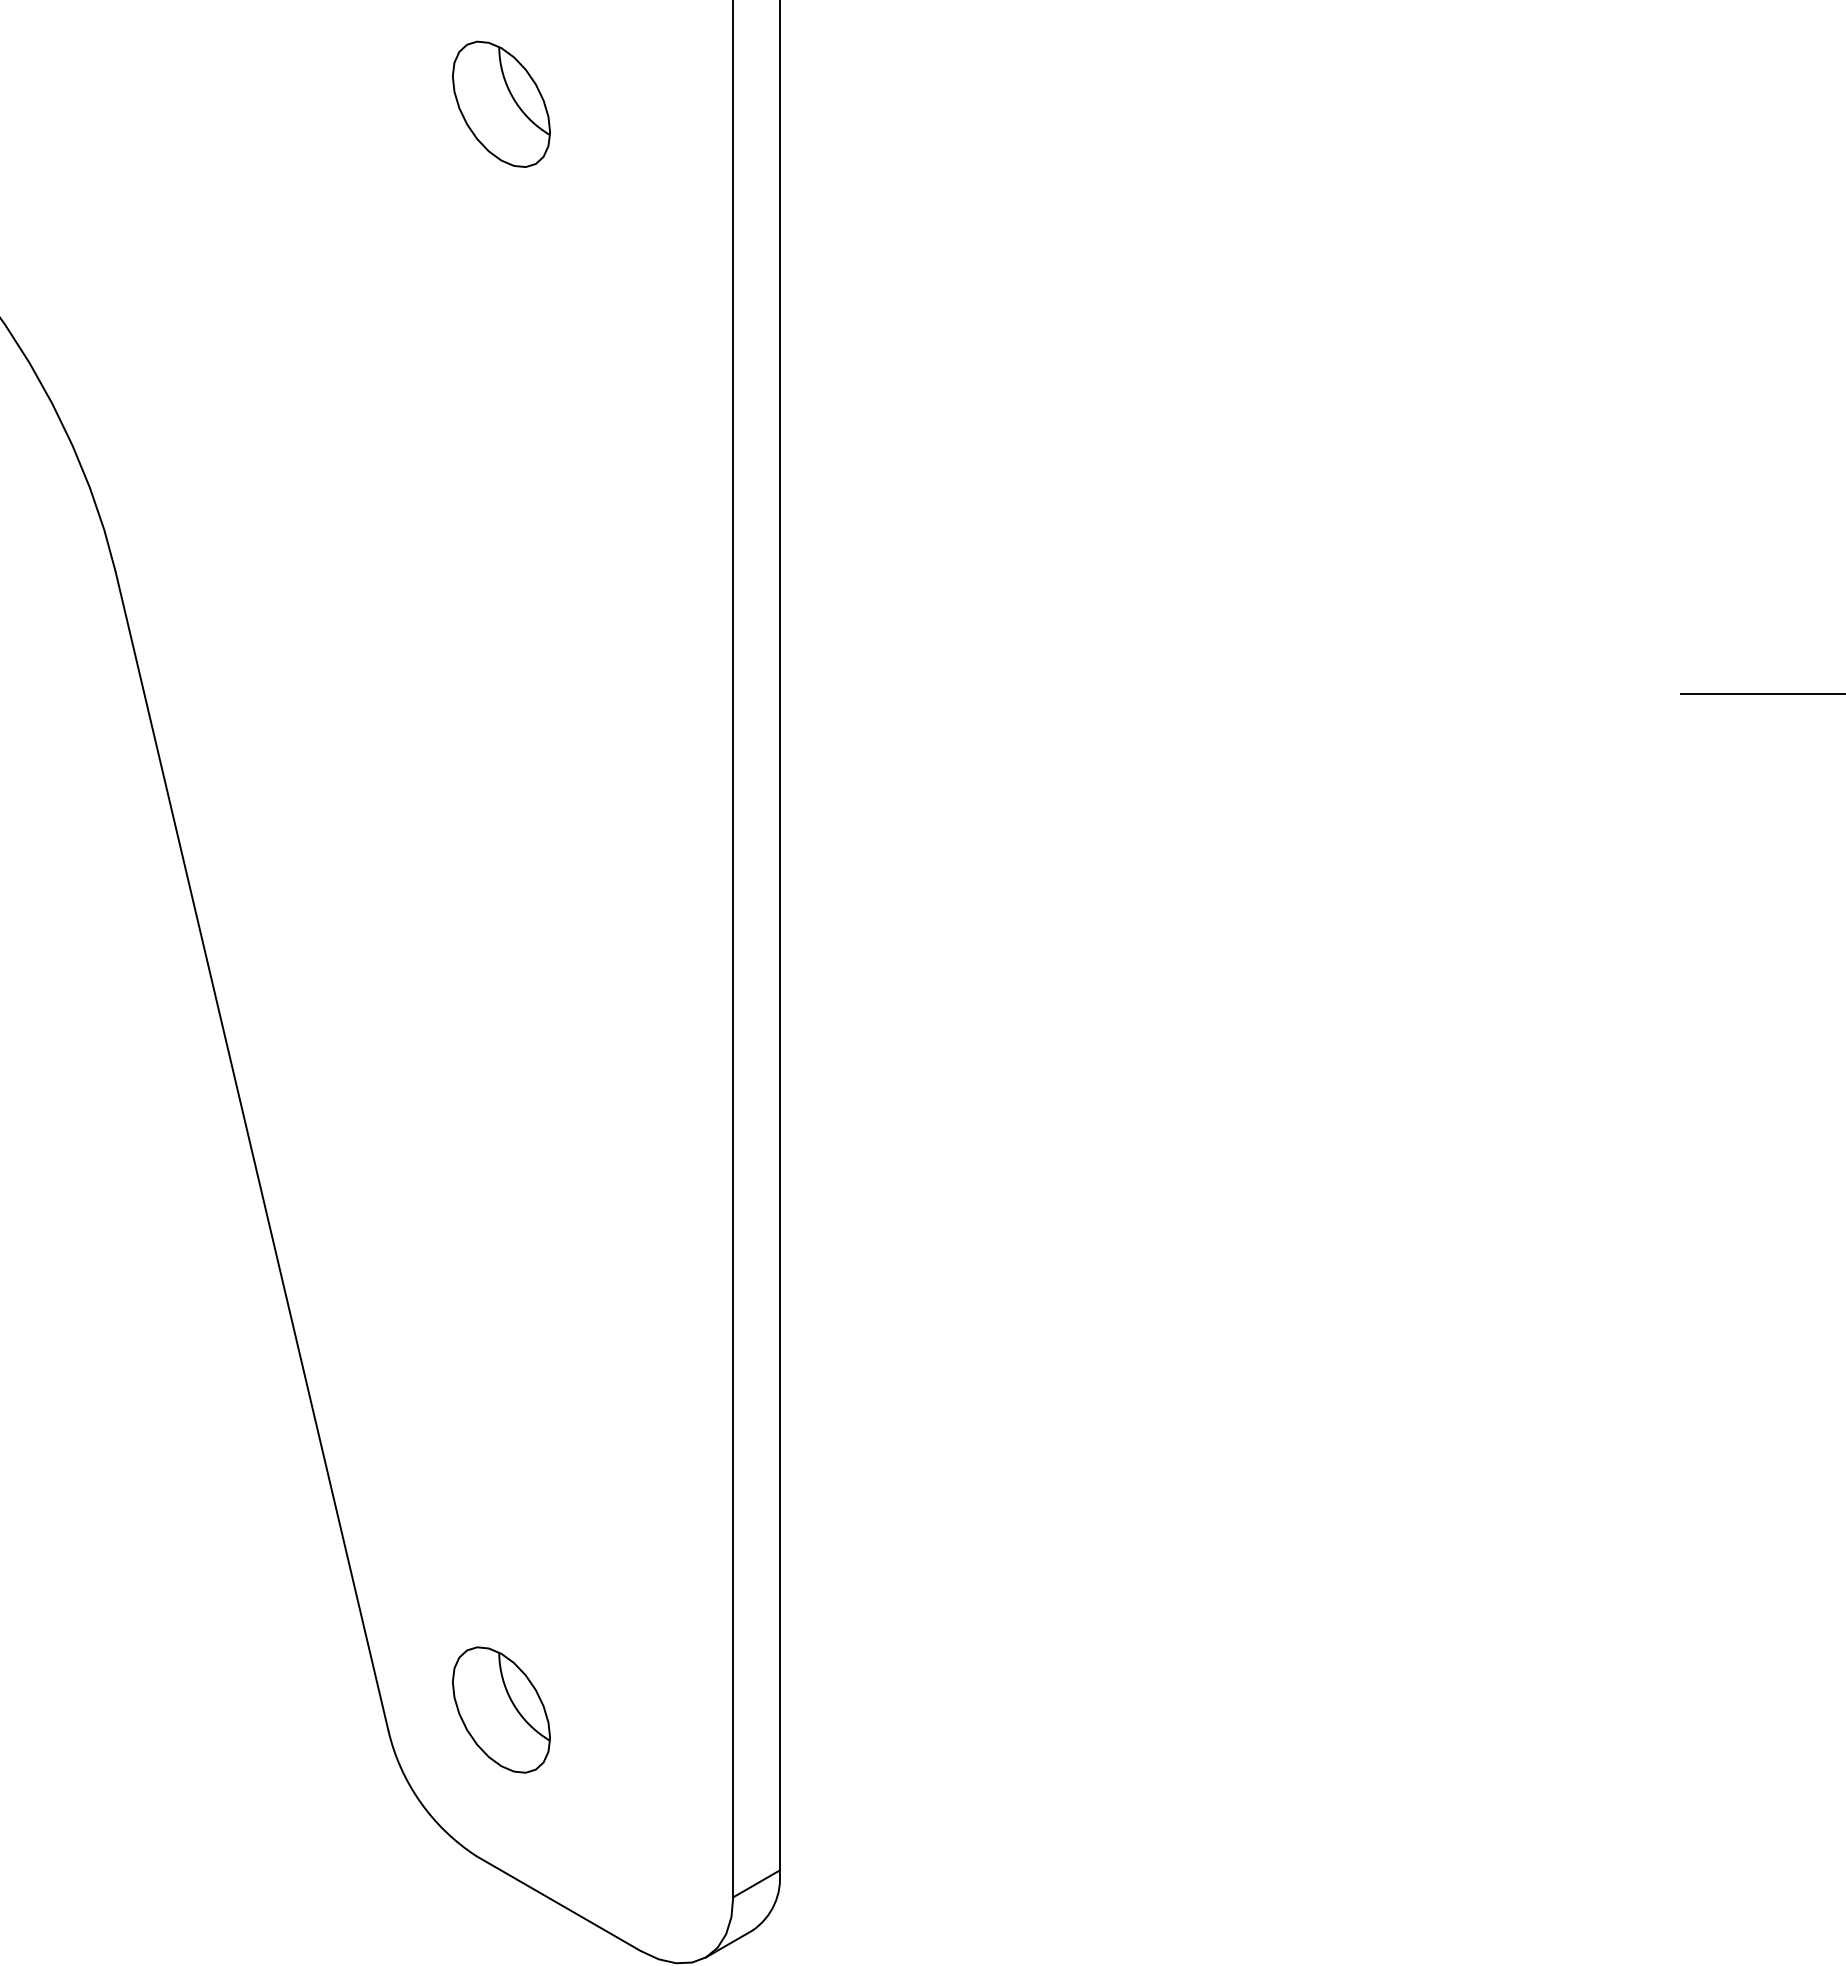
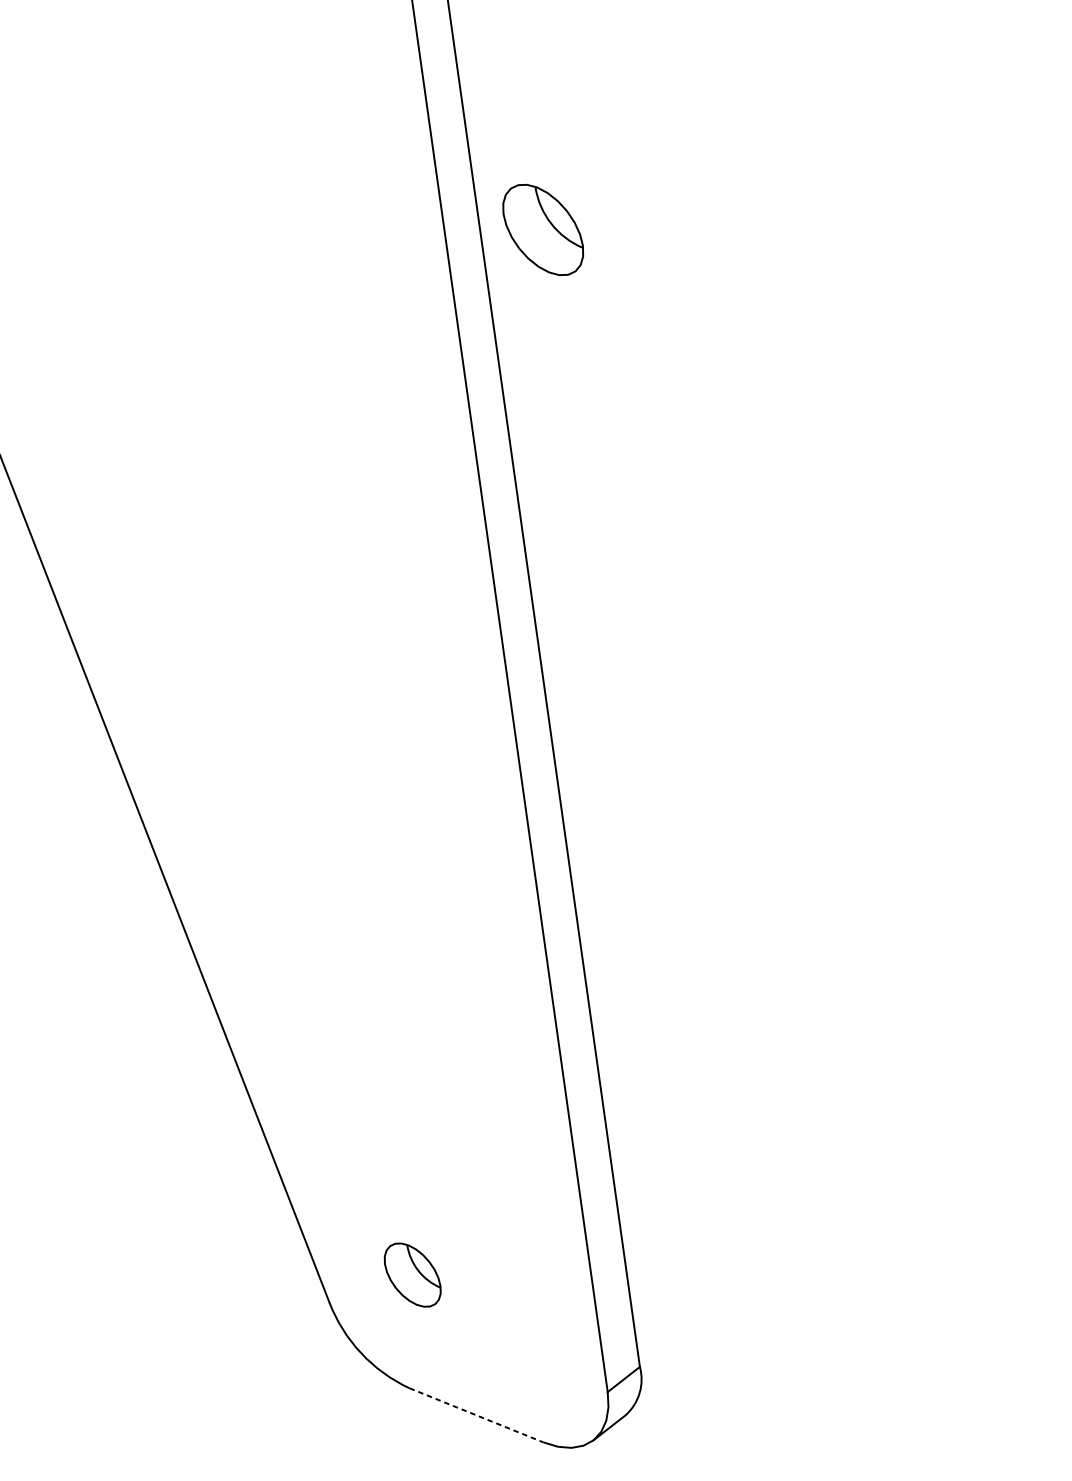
part: (501, 103) -> (543, 229), moved
part: (501, 1709) -> (412, 1274), size x0.7
line: (558, 1903) -> (476, 1415), solid -> dashed

